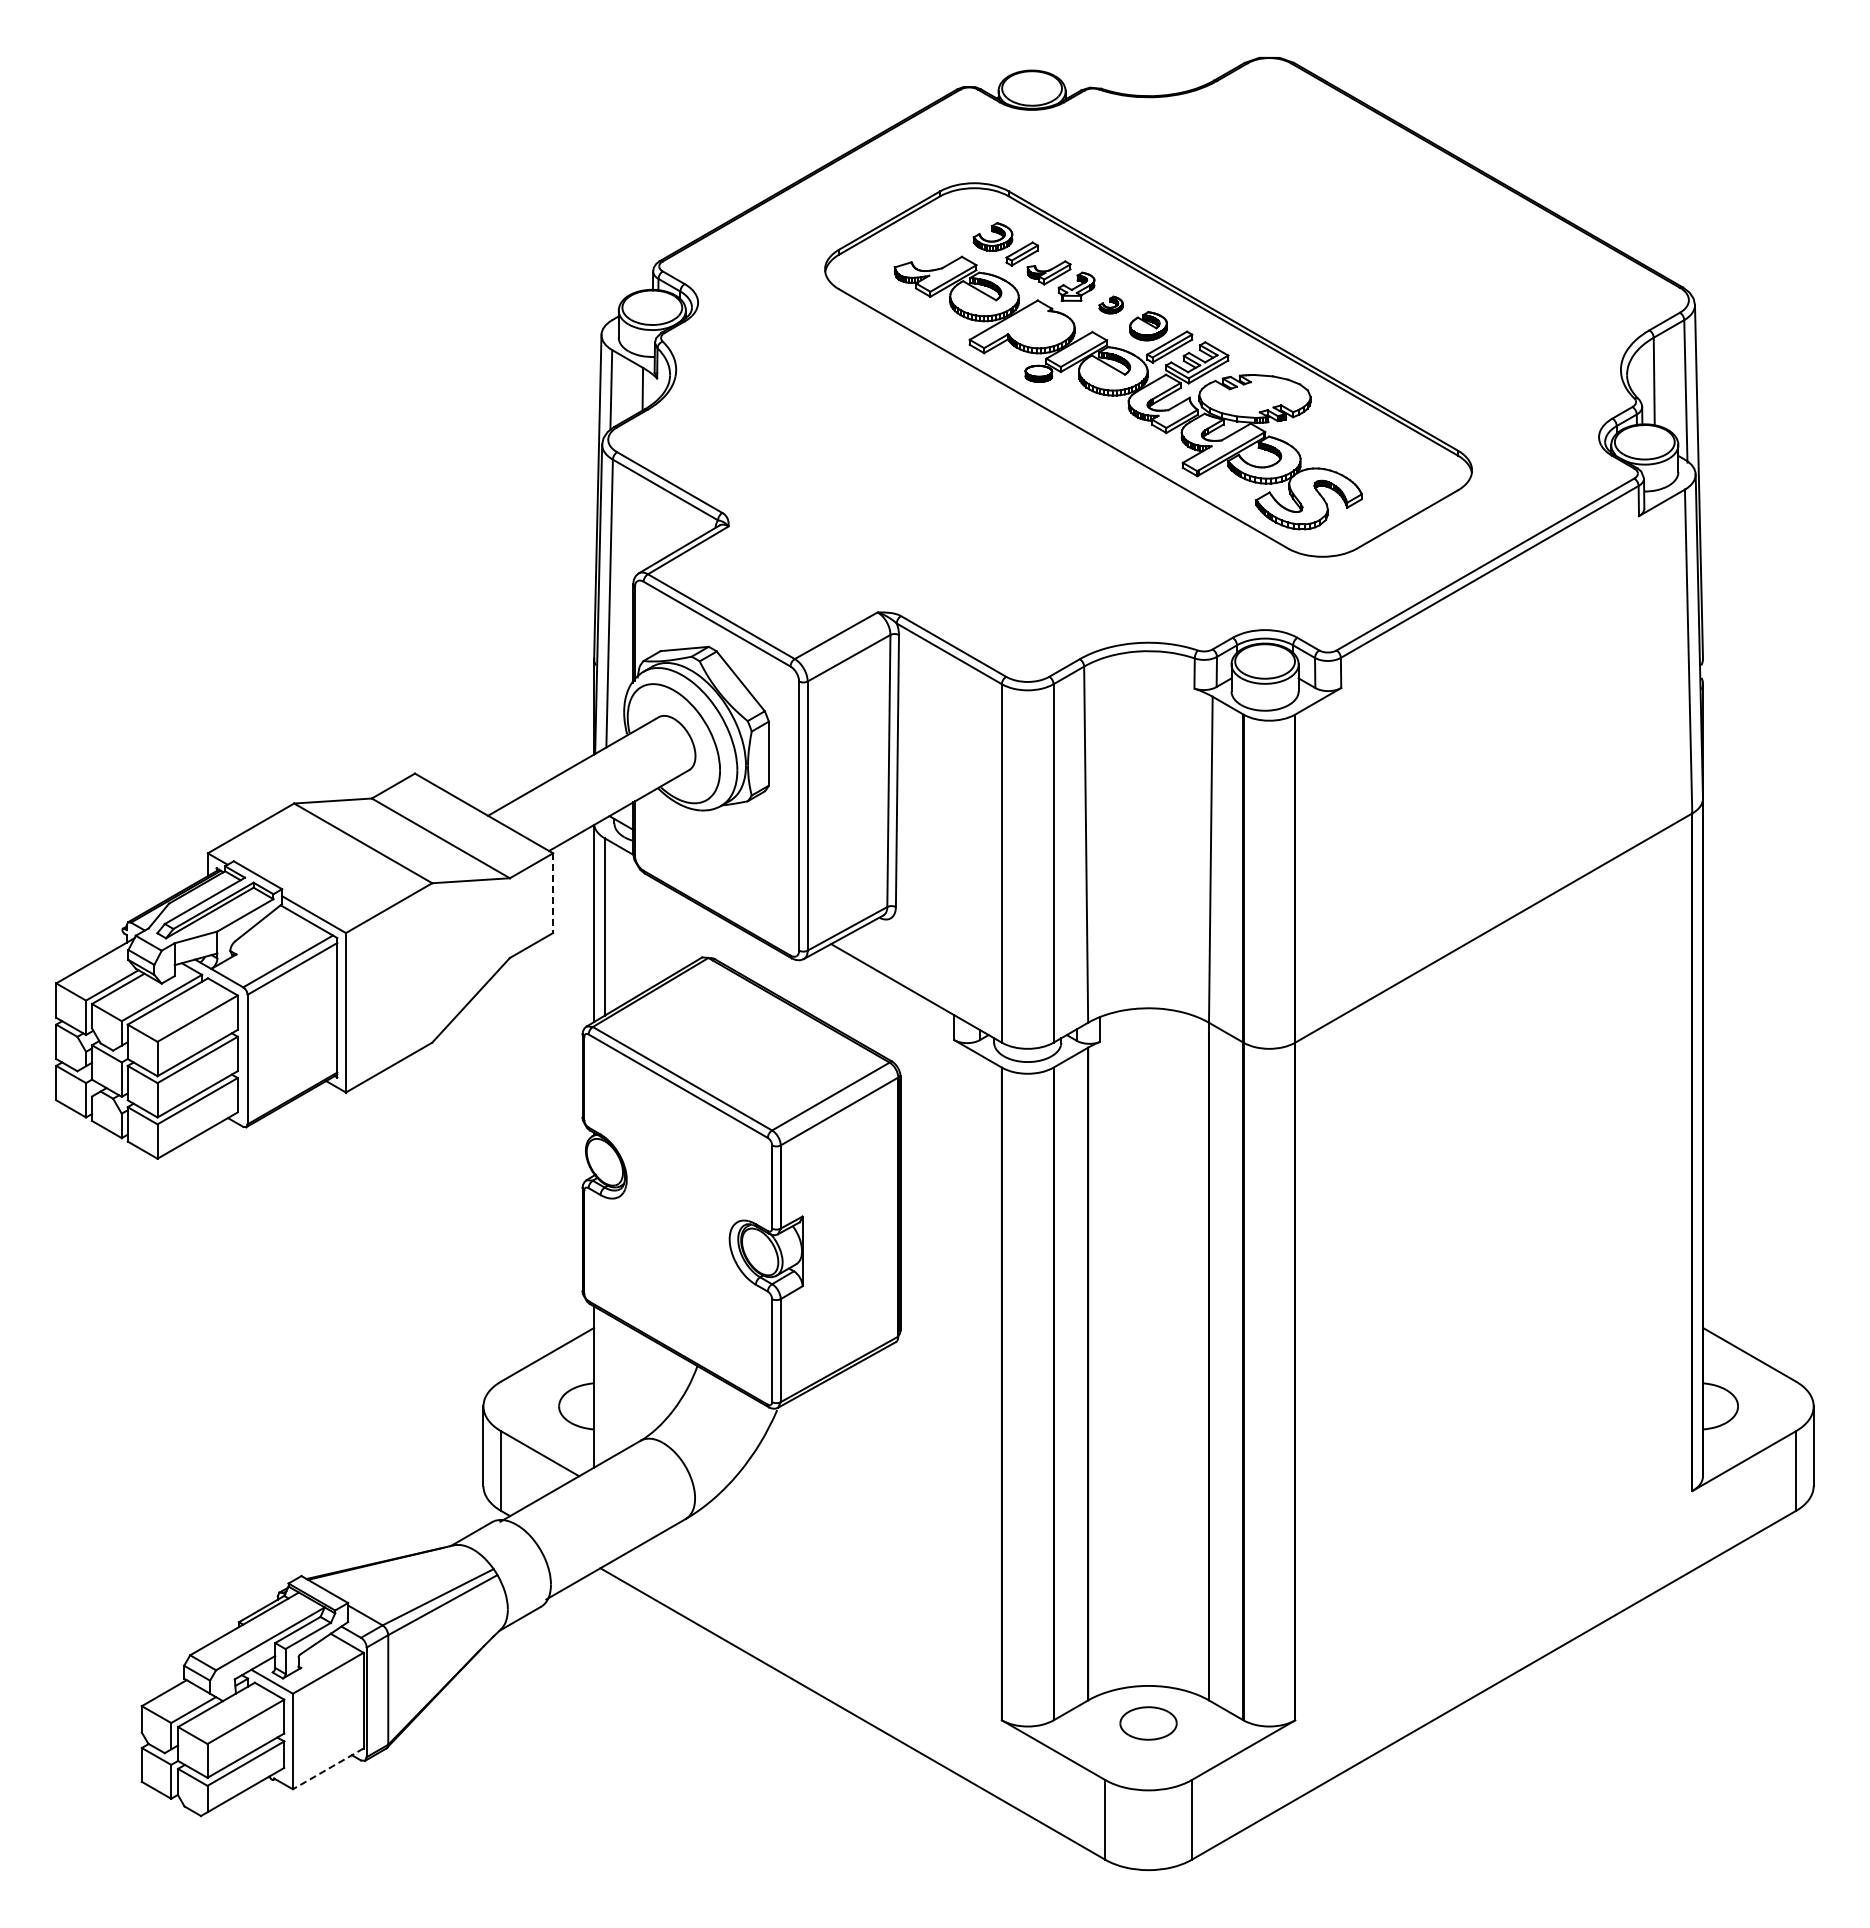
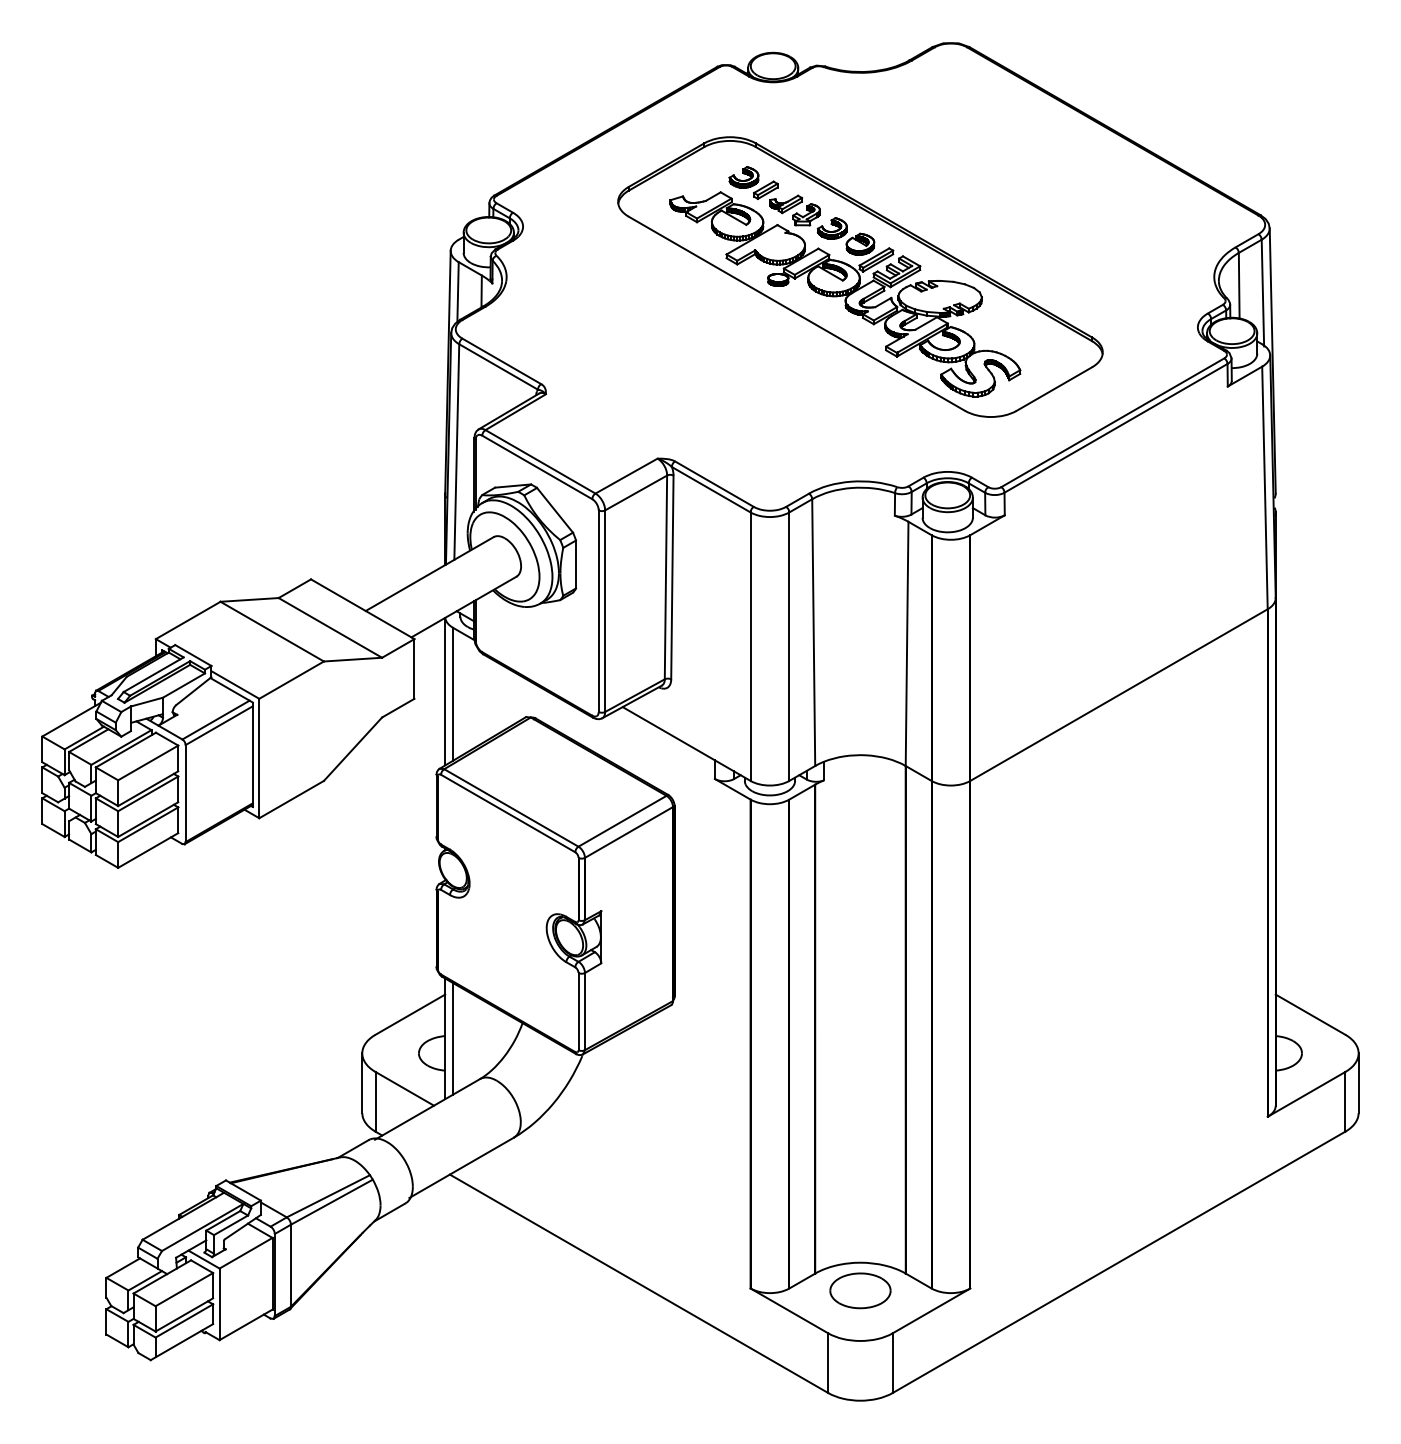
part: (1110, 304) -> (831, 228), size x1.67
line: (553, 893) -> (414, 669), dashed -> solid
line: (604, 1386) -> (452, 1038), added
part: (1148, 1723) -> (860, 1290), size x1.43
line: (328, 1768) -> (246, 1324), dashed -> solid

